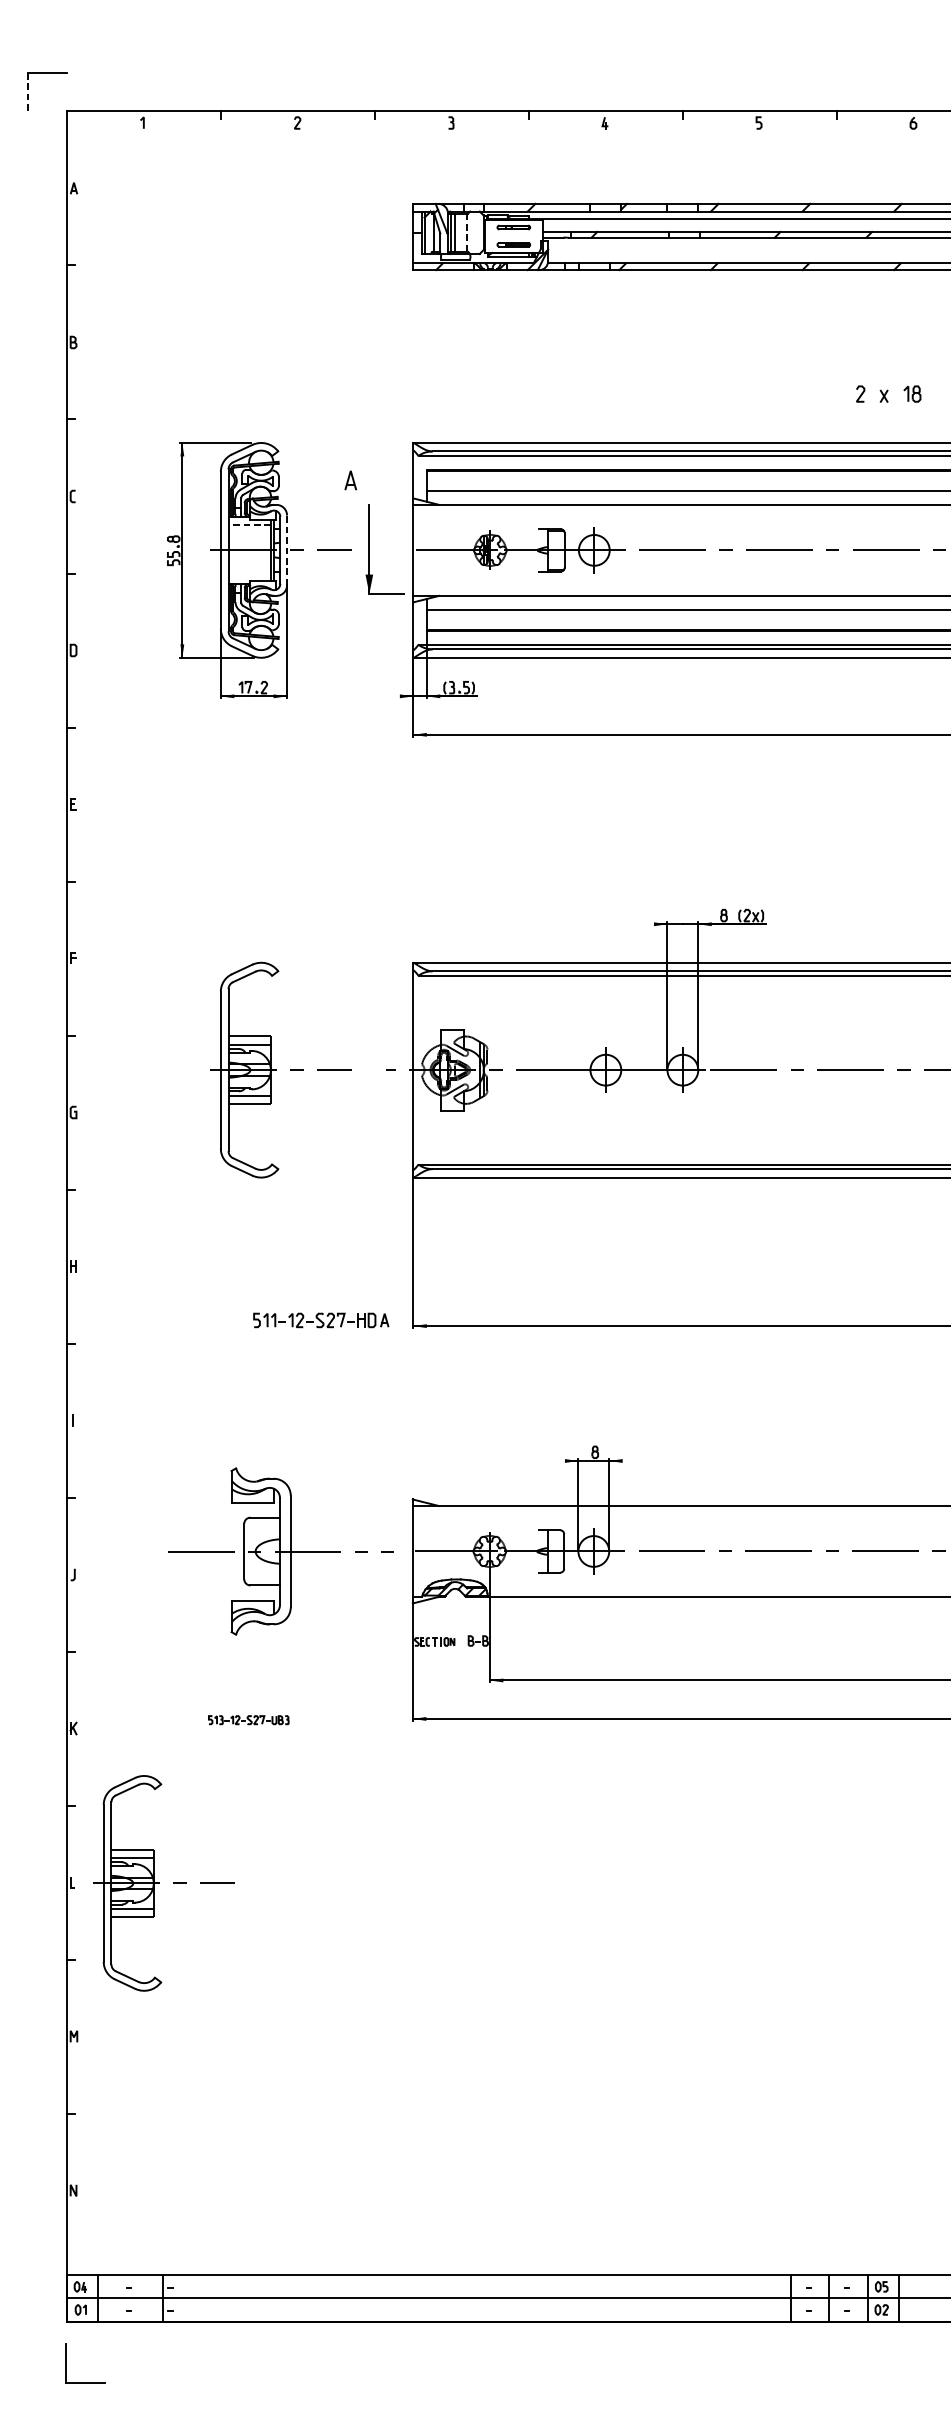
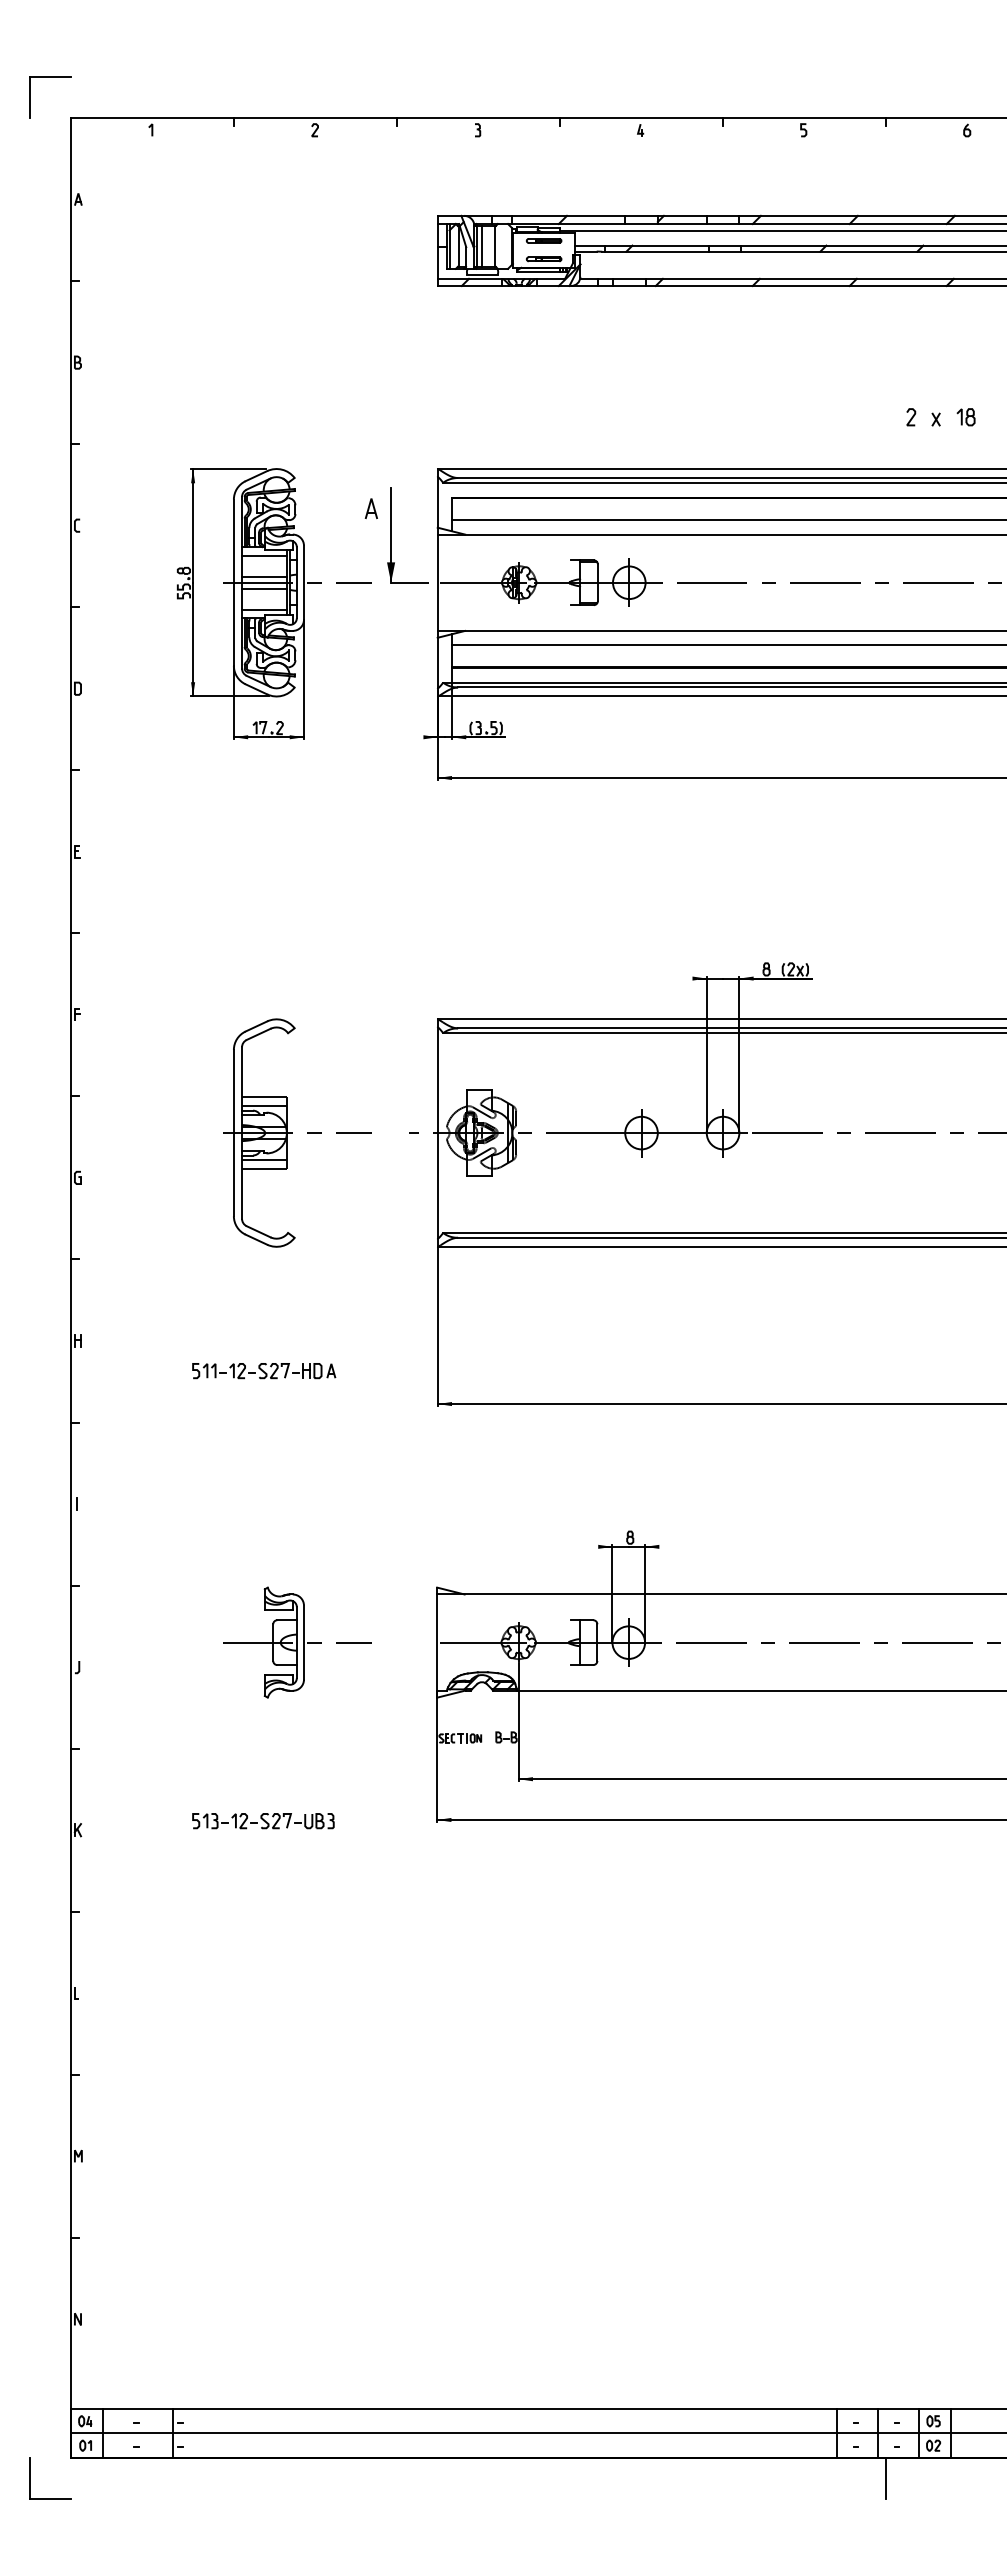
line: (28, 93) -> (30, 98), dashed -> solid
line: (466, 232) -> (494, 246), dashed -> solid
line: (248, 524) -> (263, 555), dashed -> solid
line: (249, 544) -> (264, 576), added
part: (369, 549) -> (391, 535), moved
line: (287, 550) -> (304, 582), dashed -> solid
line: (249, 555) -> (264, 588), added
line: (249, 575) -> (264, 609), added
part: (321, 1320) -> (264, 1371), moved
part: (280, 1551) -> (297, 1642), size x0.62
part: (248, 1720) -> (263, 1821), size x1.67
part: (163, 1882) -> (173, 1993), removed
line: (837, 2339) -> (886, 2477), added
part: (66, 2363) -> (30, 2478), moved

